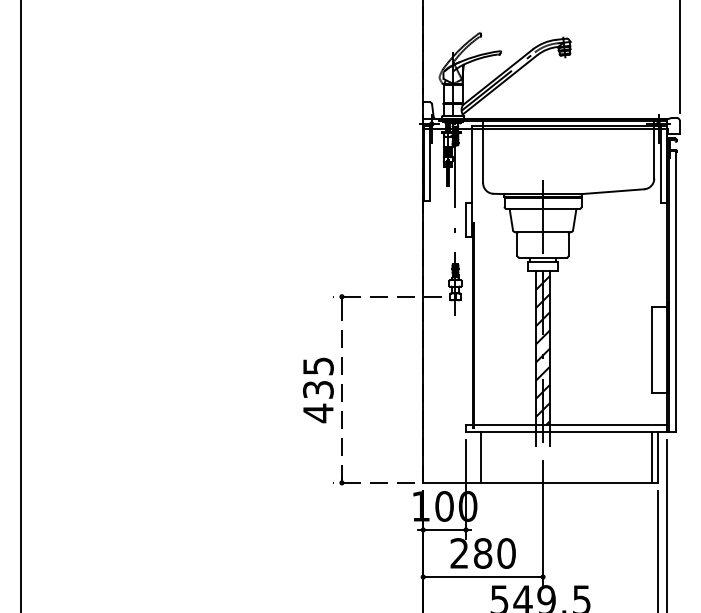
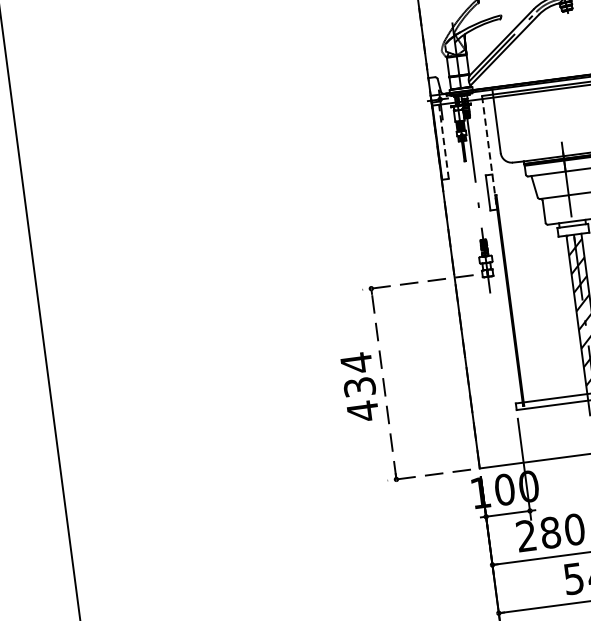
line: (430, 163) -> (444, 140), solid -> dashed
line: (472, 181) -> (489, 152), solid -> dashed
text: (318, 366) -> (356, 363), 435 -> 434
line: (480, 456) -> (534, 433), removed

